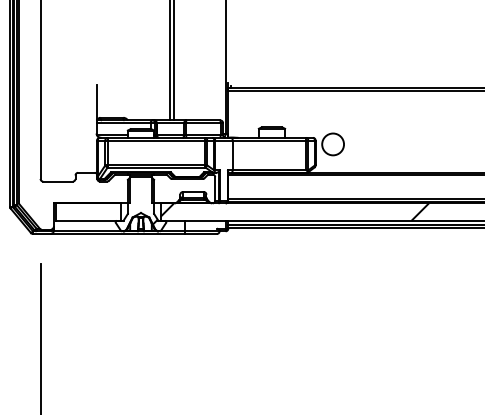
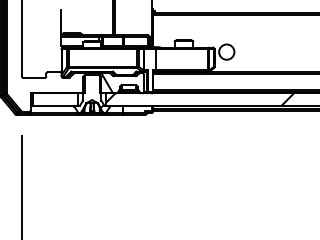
hatch: (162, 188) -> (107, 82), added

